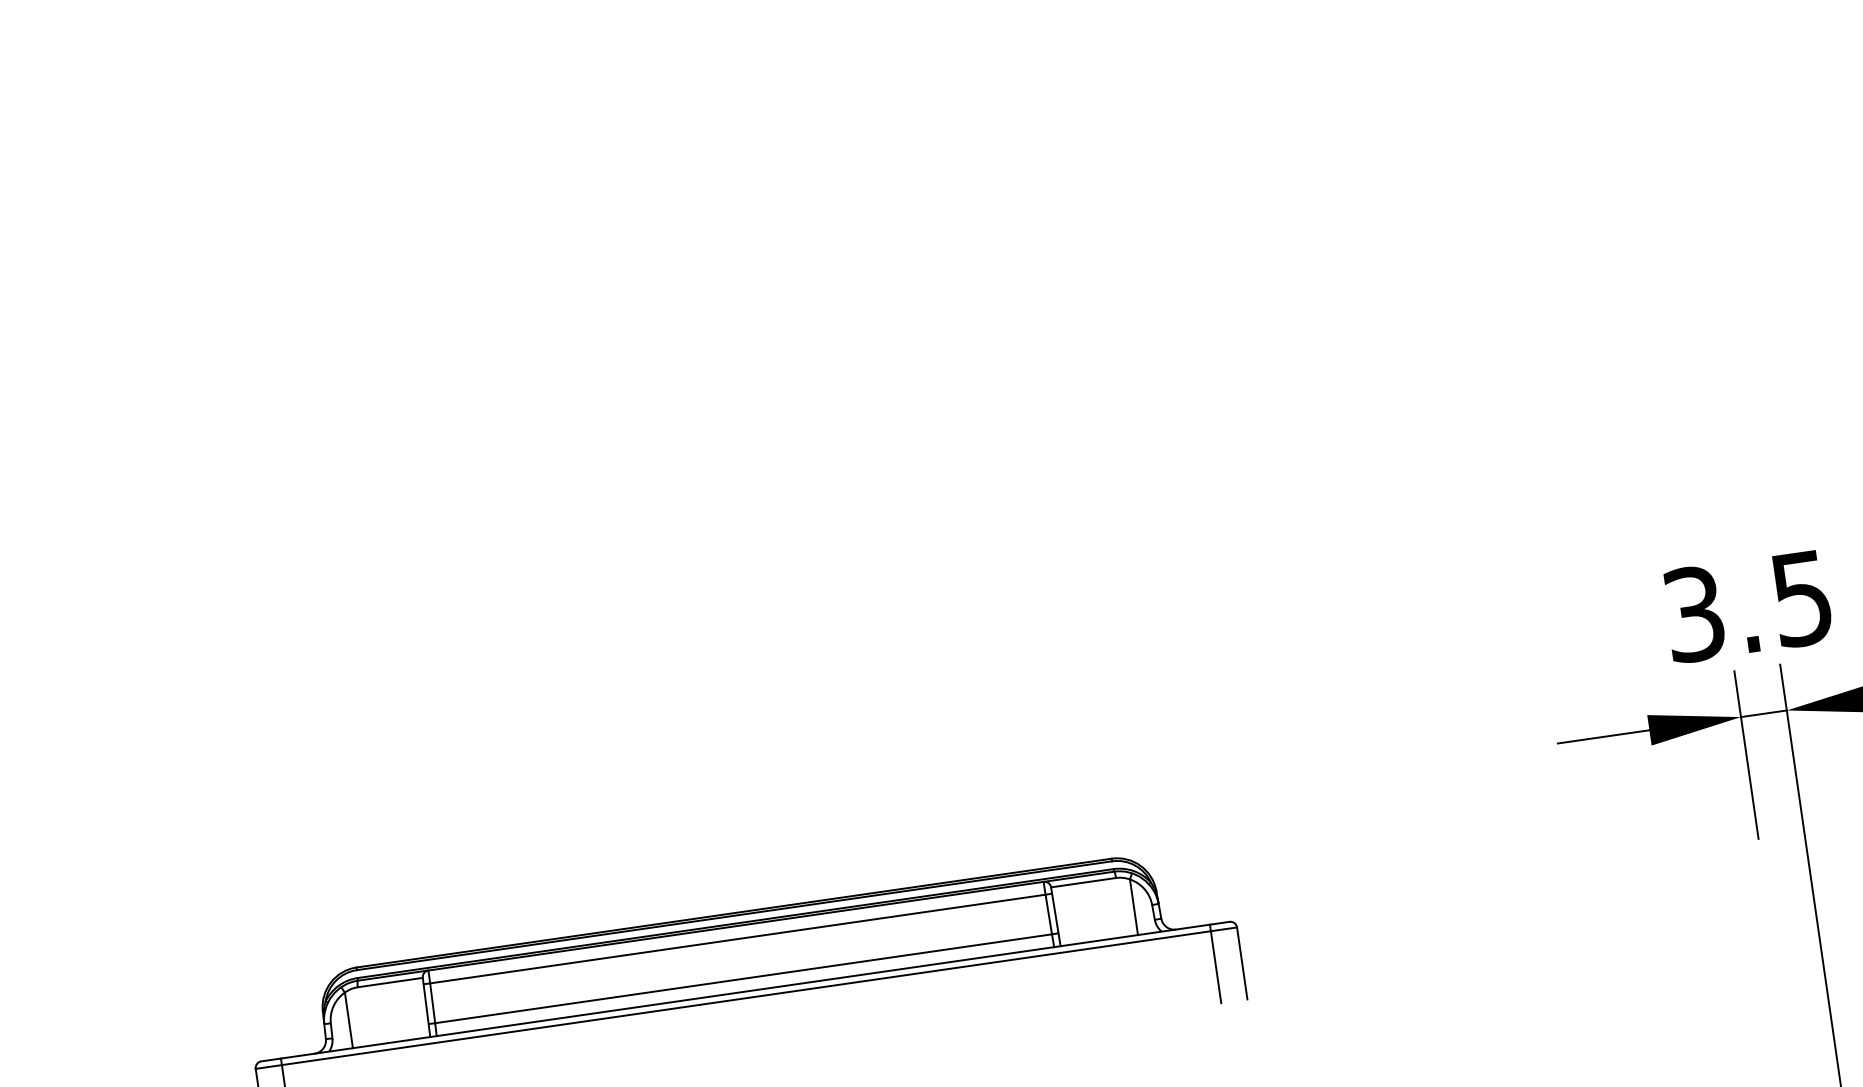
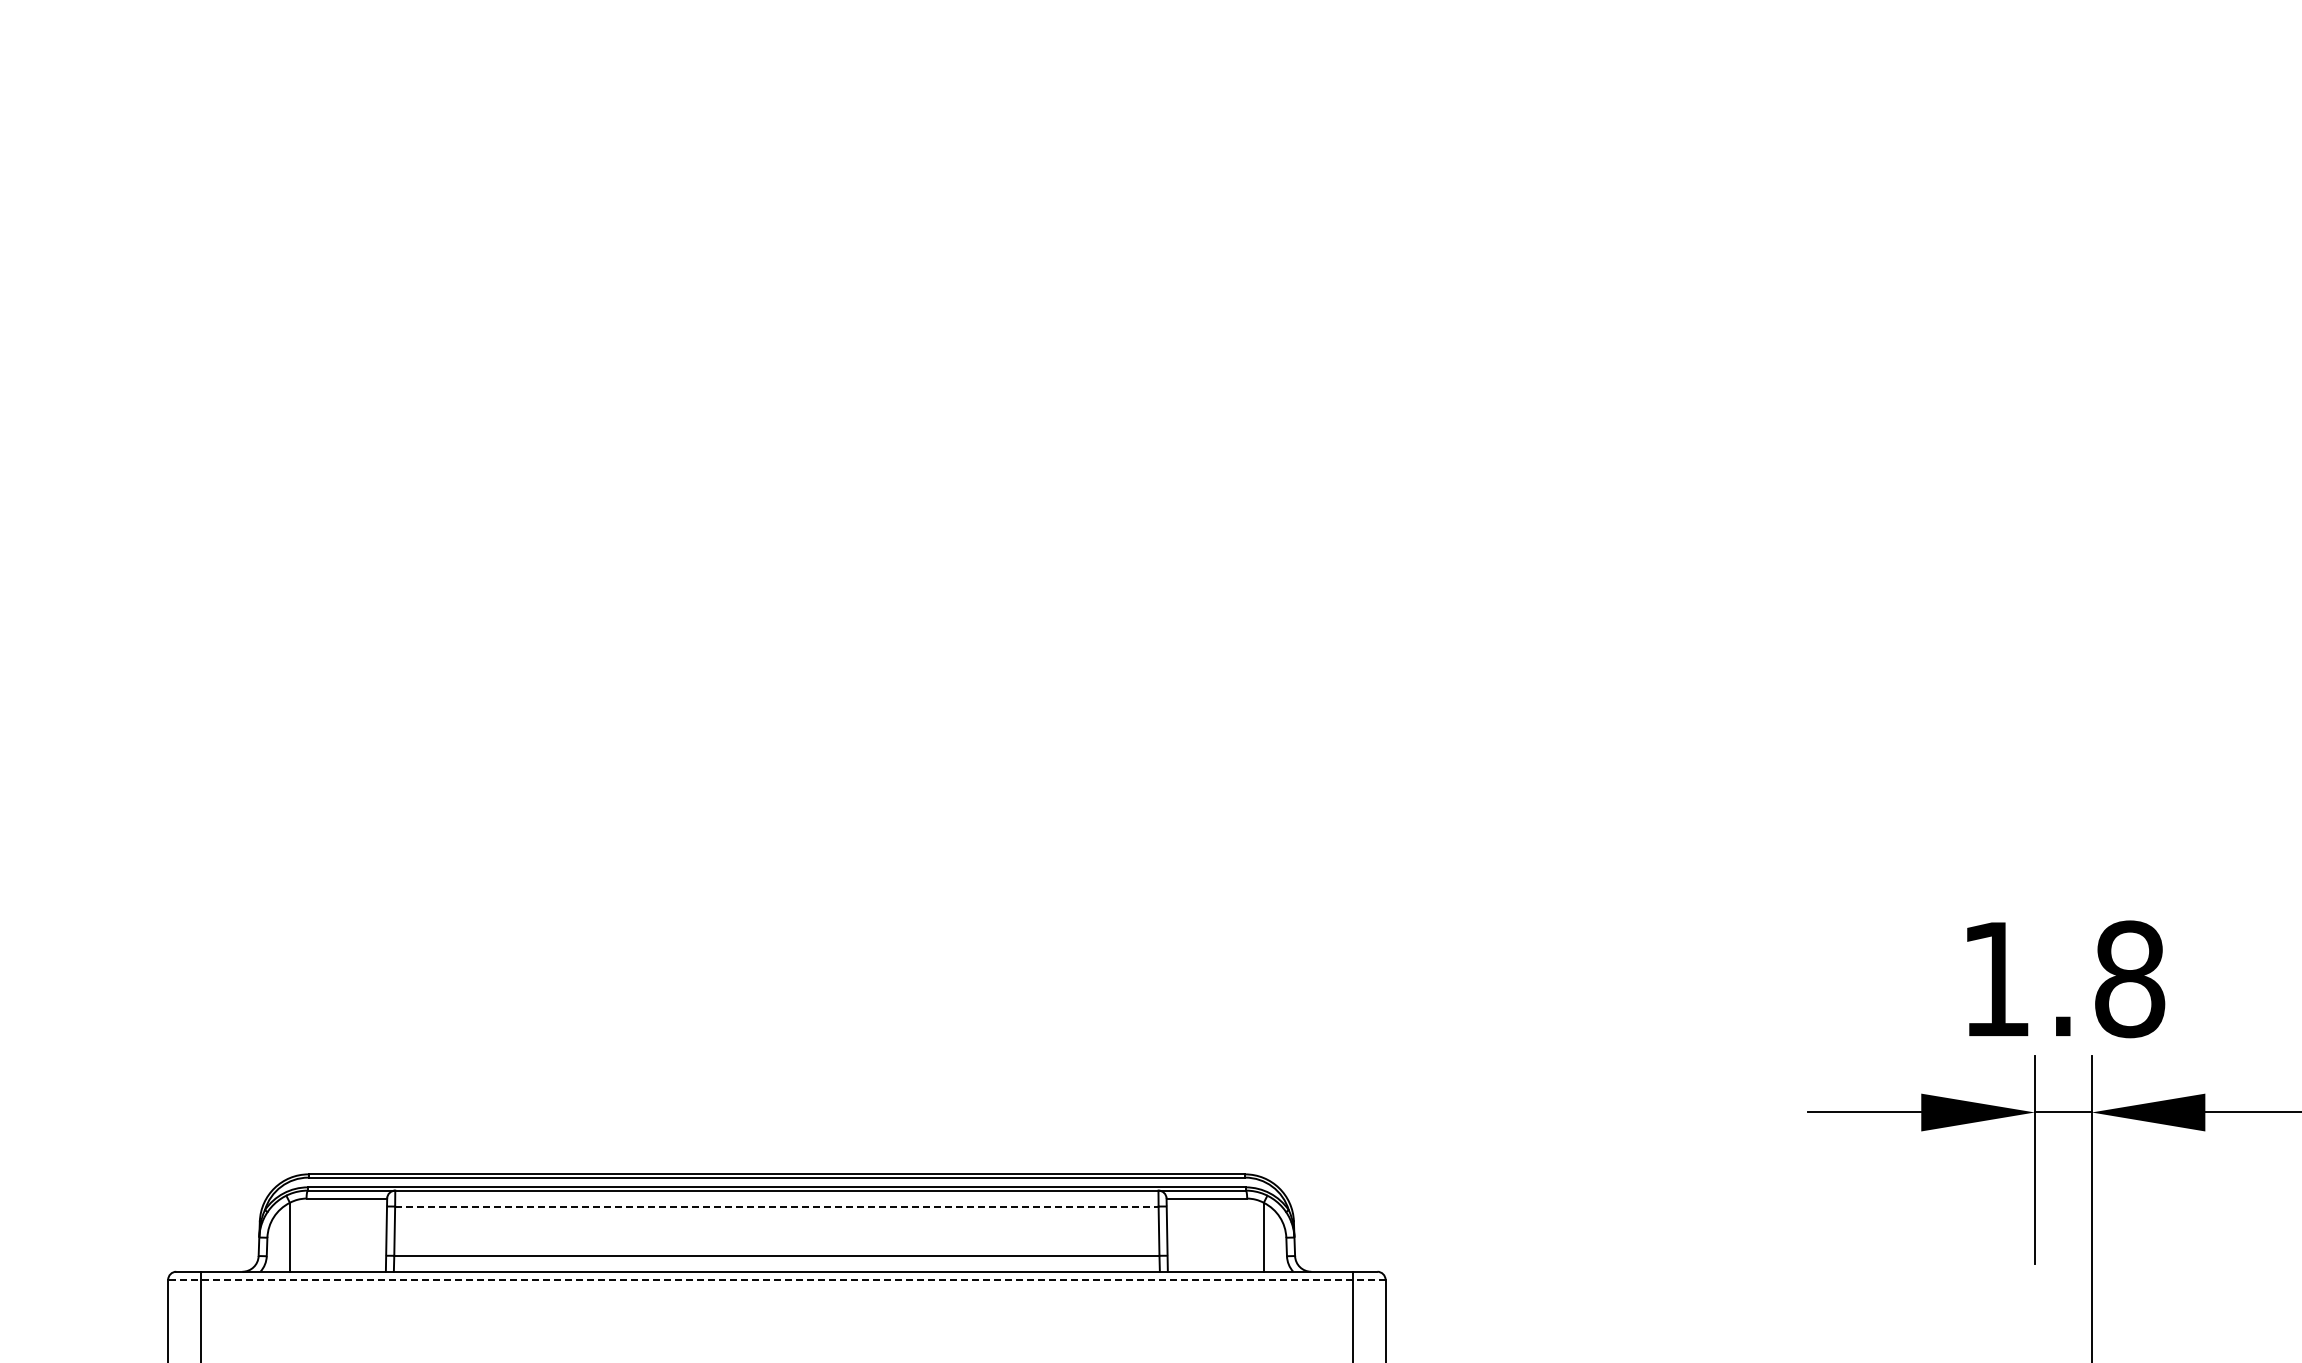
text: (1748, 606) -> (2063, 979), 3.5 -> 1.8
line: (737, 939) -> (776, 1206), solid -> dashed
line: (746, 997) -> (776, 1279), solid -> dashed

